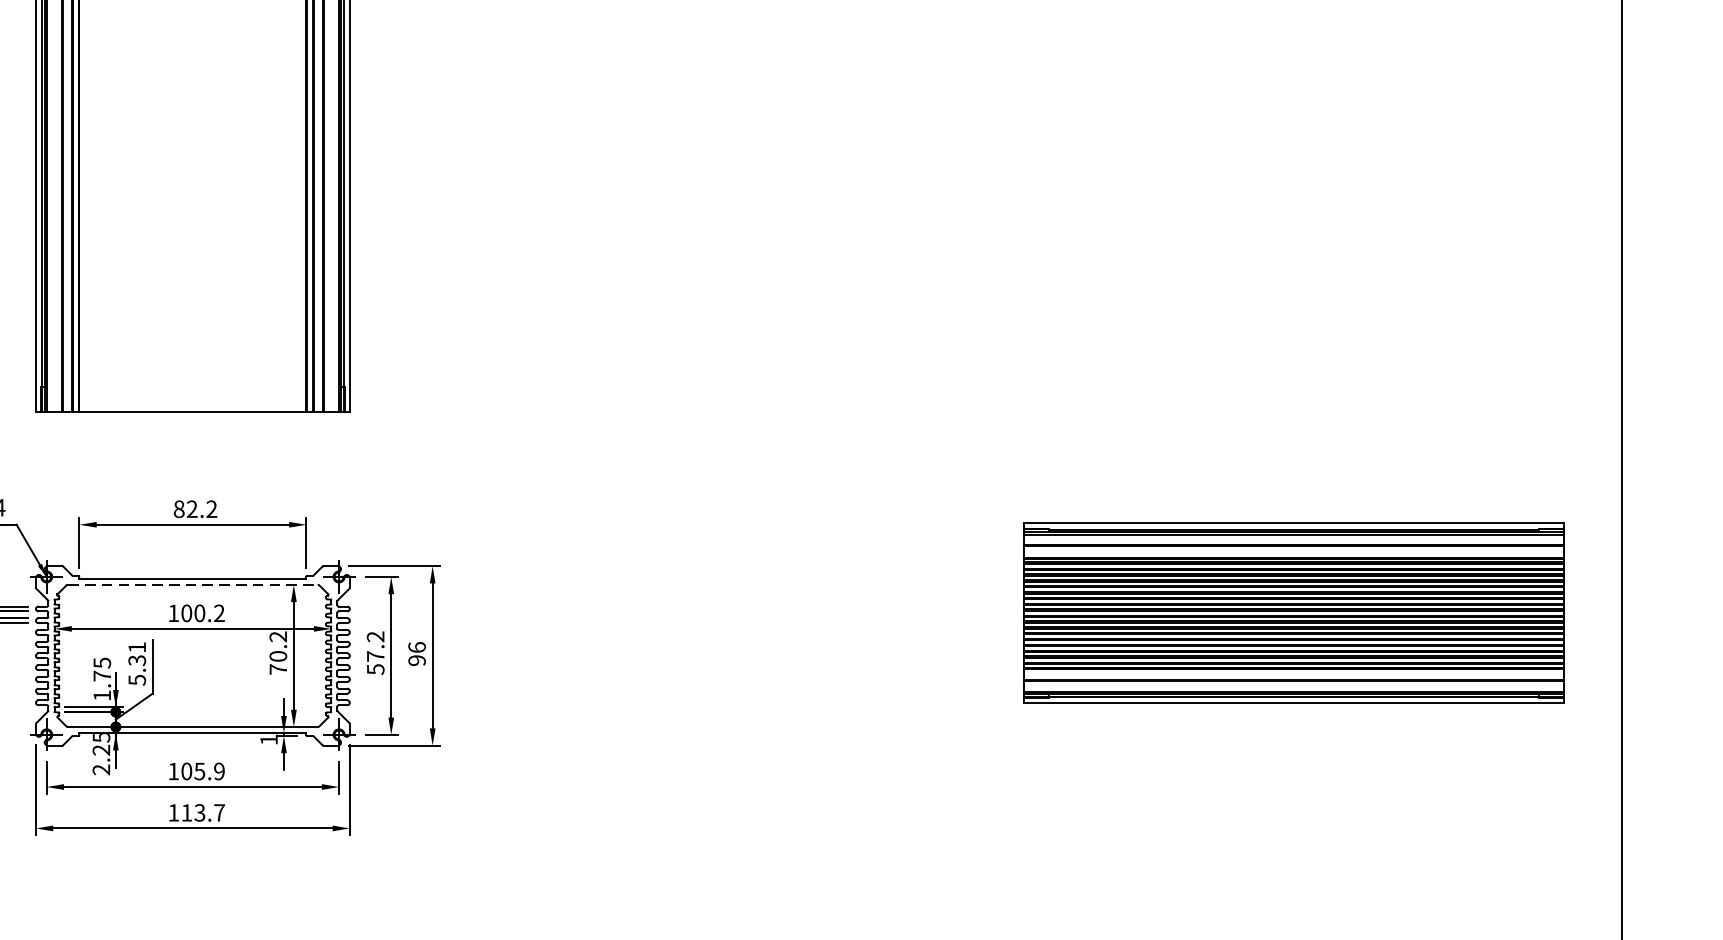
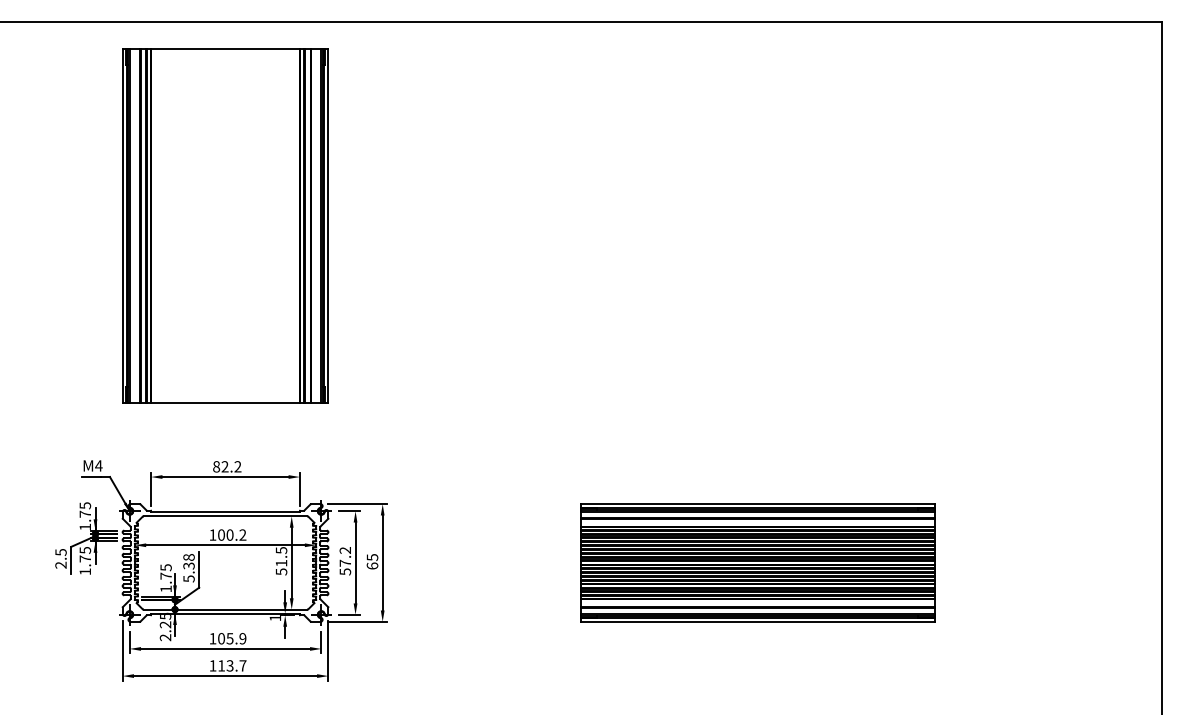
line: (192, 584) -> (225, 516), dashed -> solid
part: (1294, 612) -> (757, 562), moved
text: (136, 647) -> (188, 557), 5.31 -> 5.38
text: (278, 653) -> (281, 561), 70.2 -> 51.5
text: (417, 653) -> (372, 561), 96 -> 65

